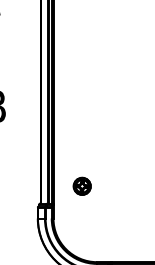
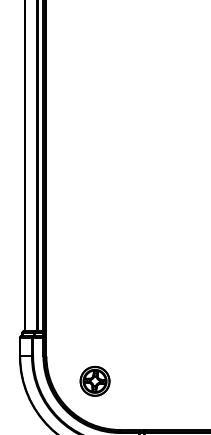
part: (81, 185) -> (93, 379), moved

